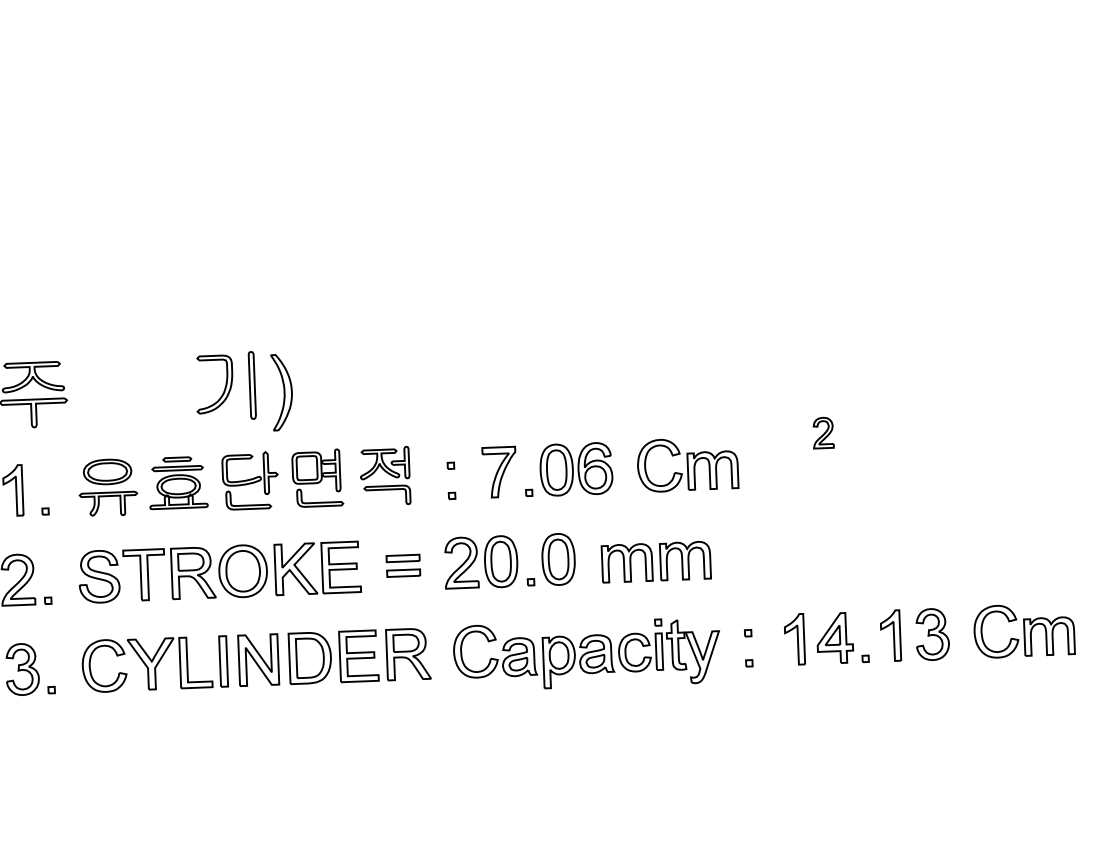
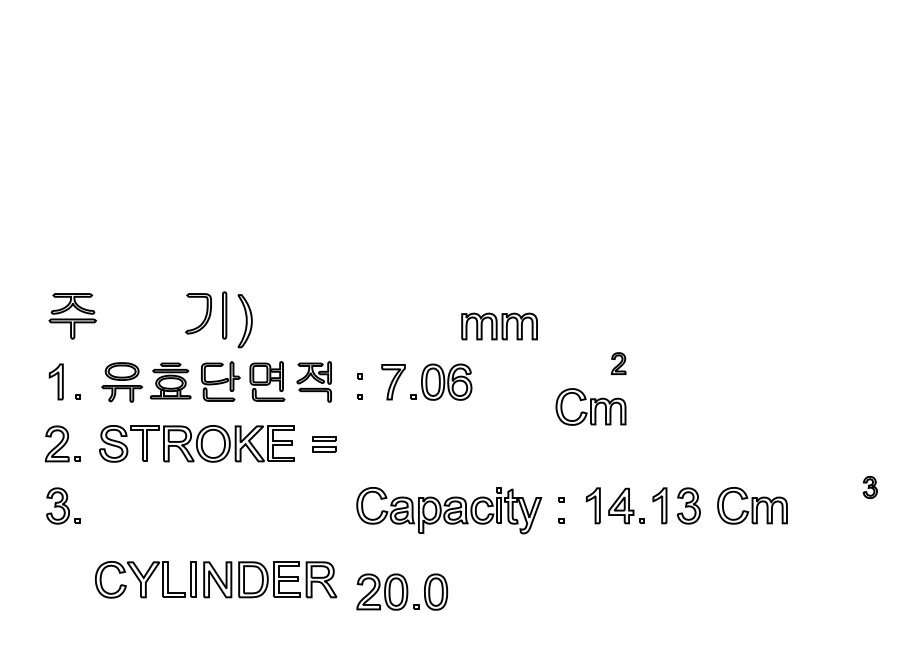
part: (687, 464) -> (590, 406), moved
part: (510, 560) -> (402, 591), moved
part: (656, 562) -> (499, 326), moved
part: (255, 659) -> (215, 579), moved

